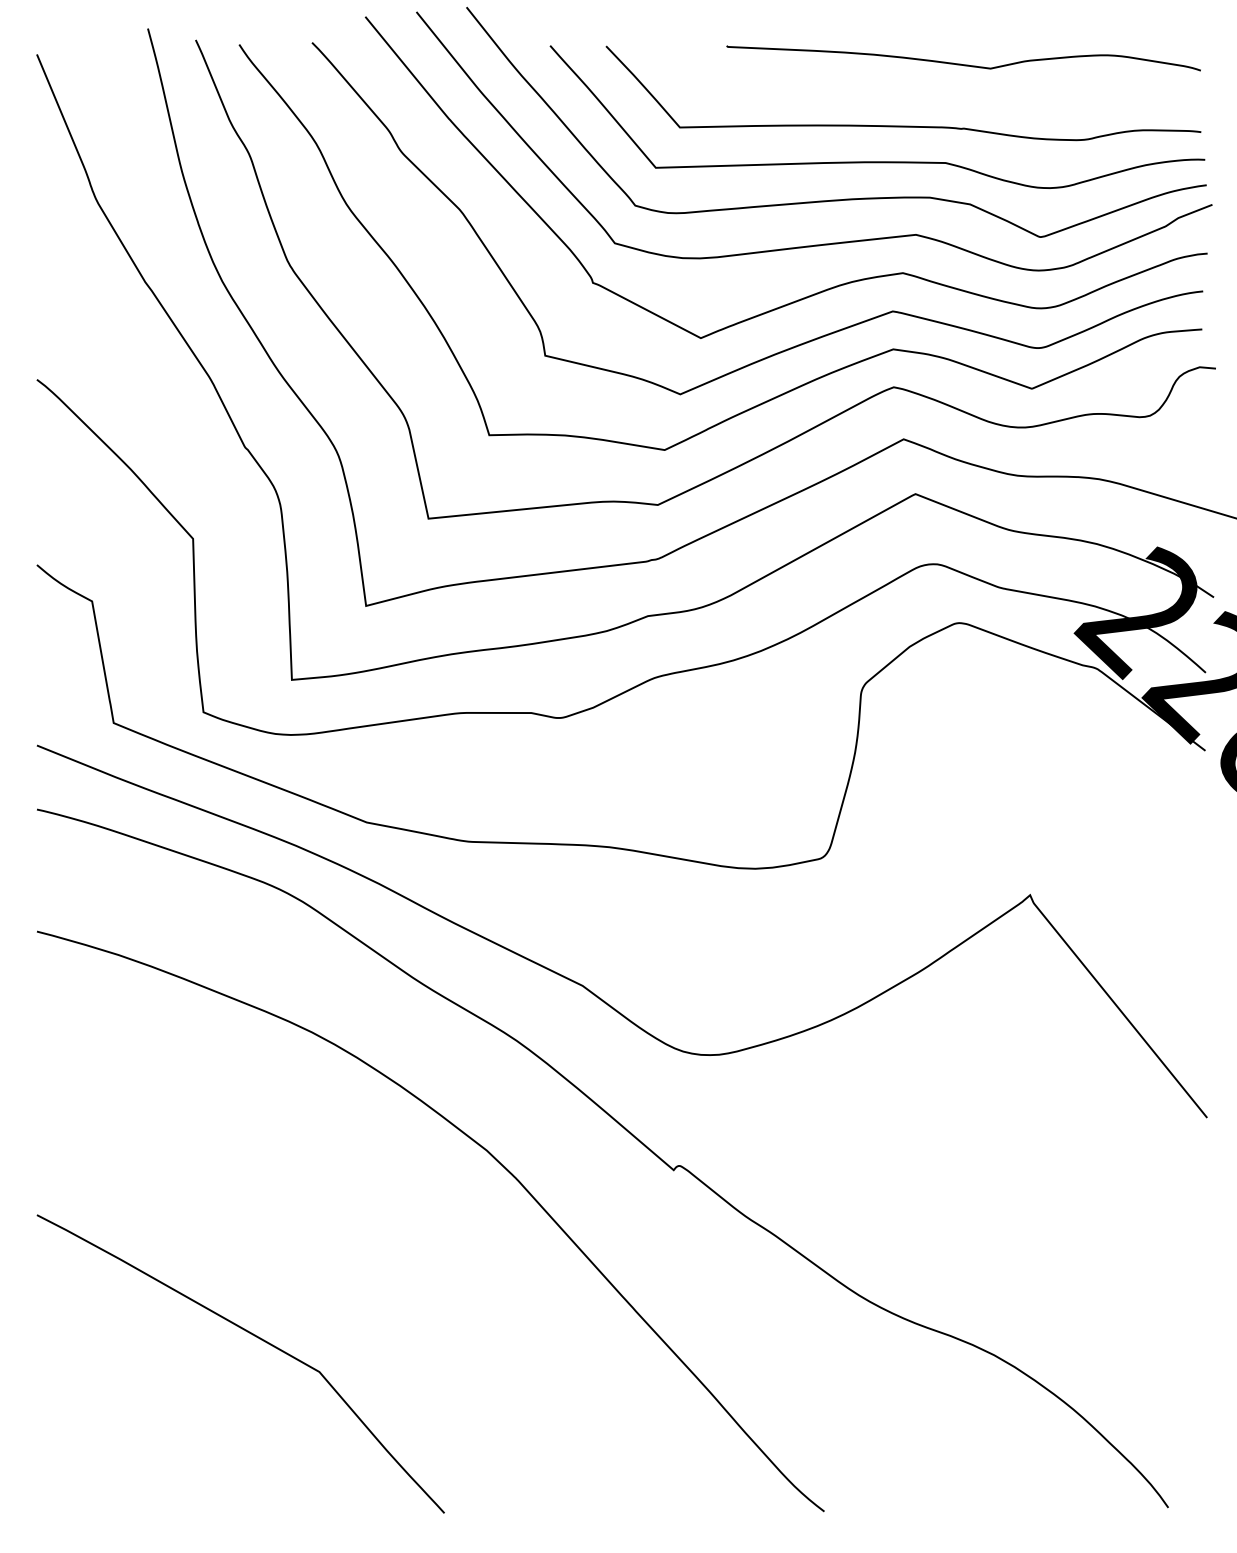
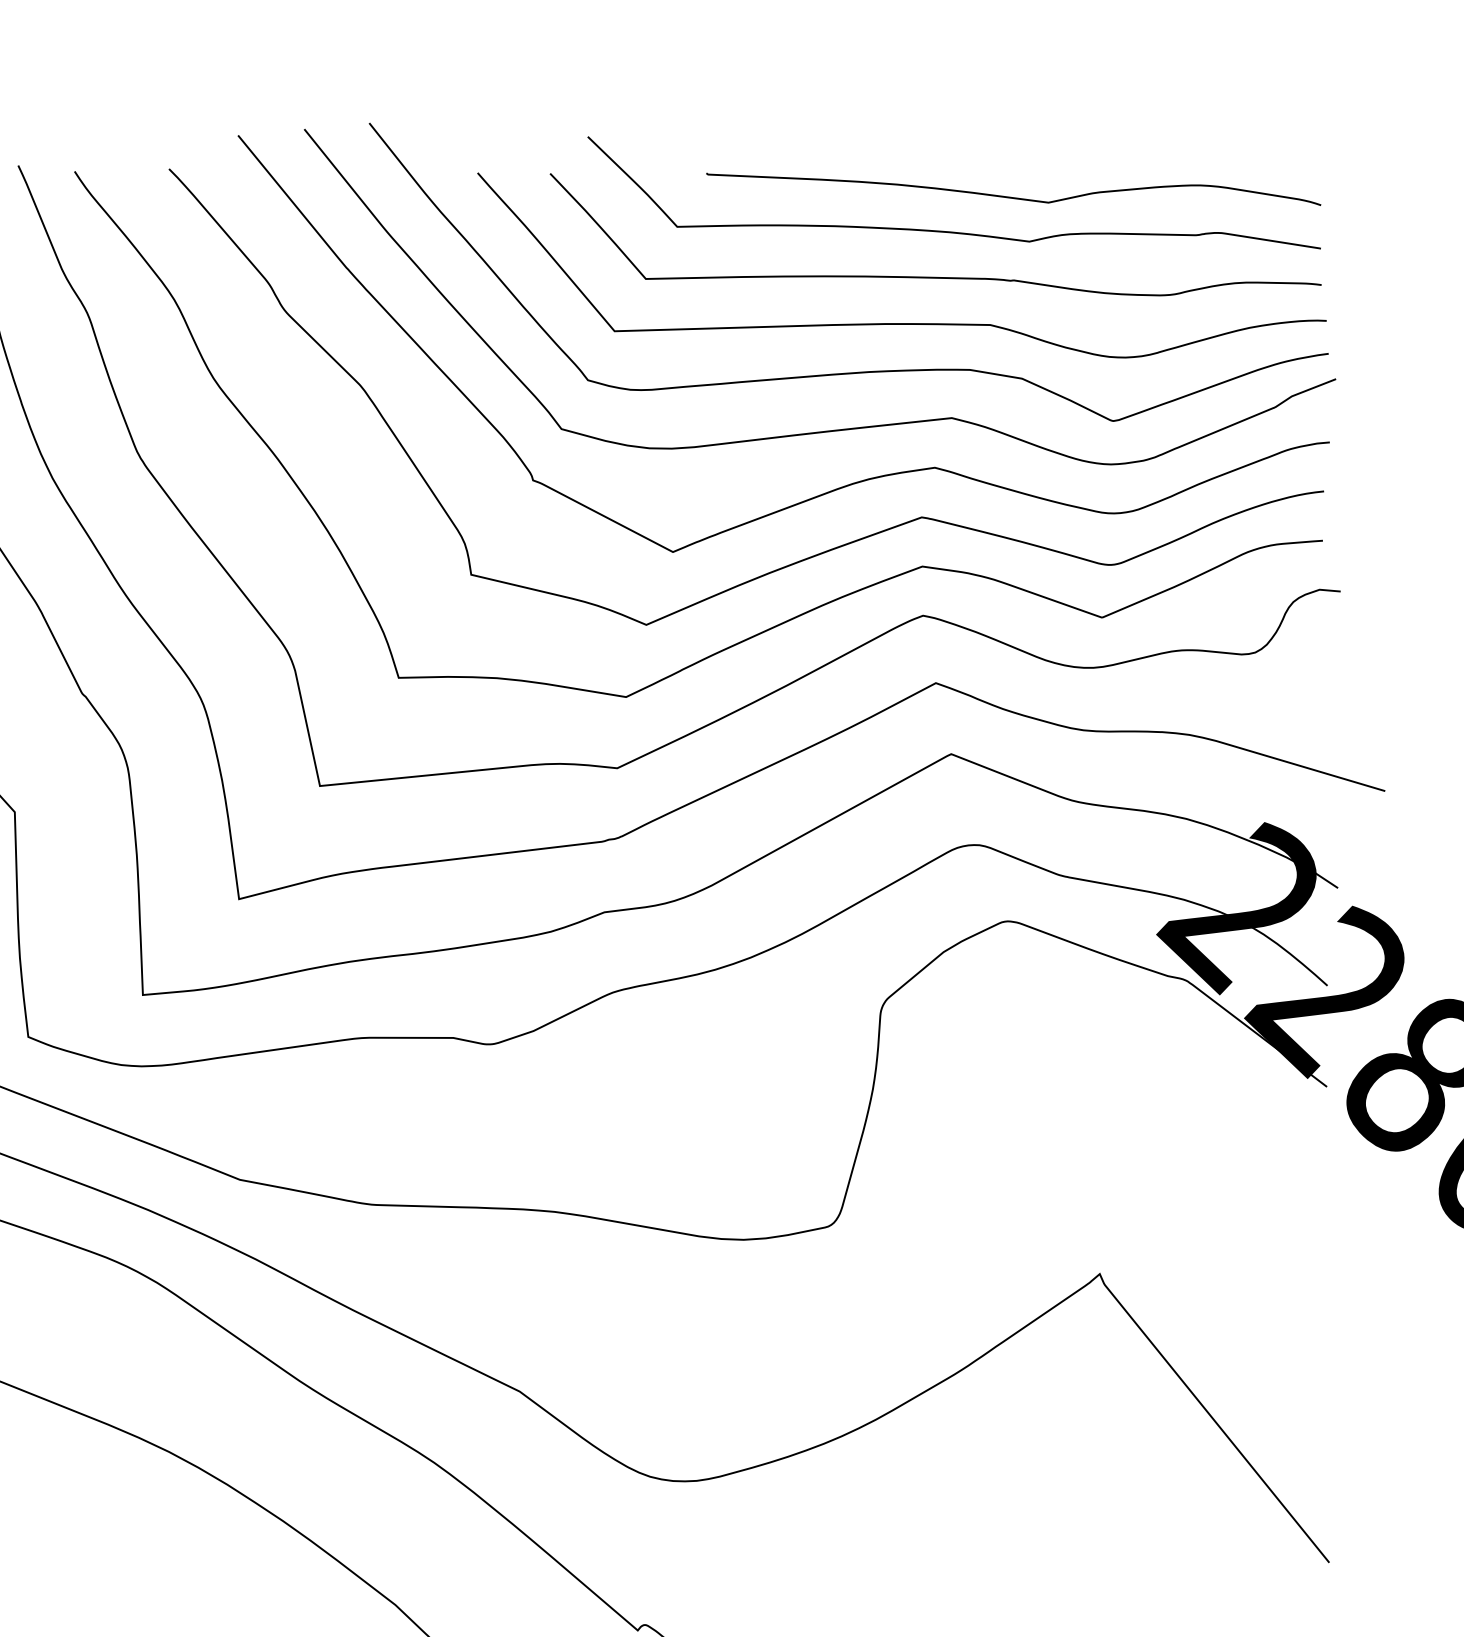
curve: (917, 90) -> (953, 231), added

